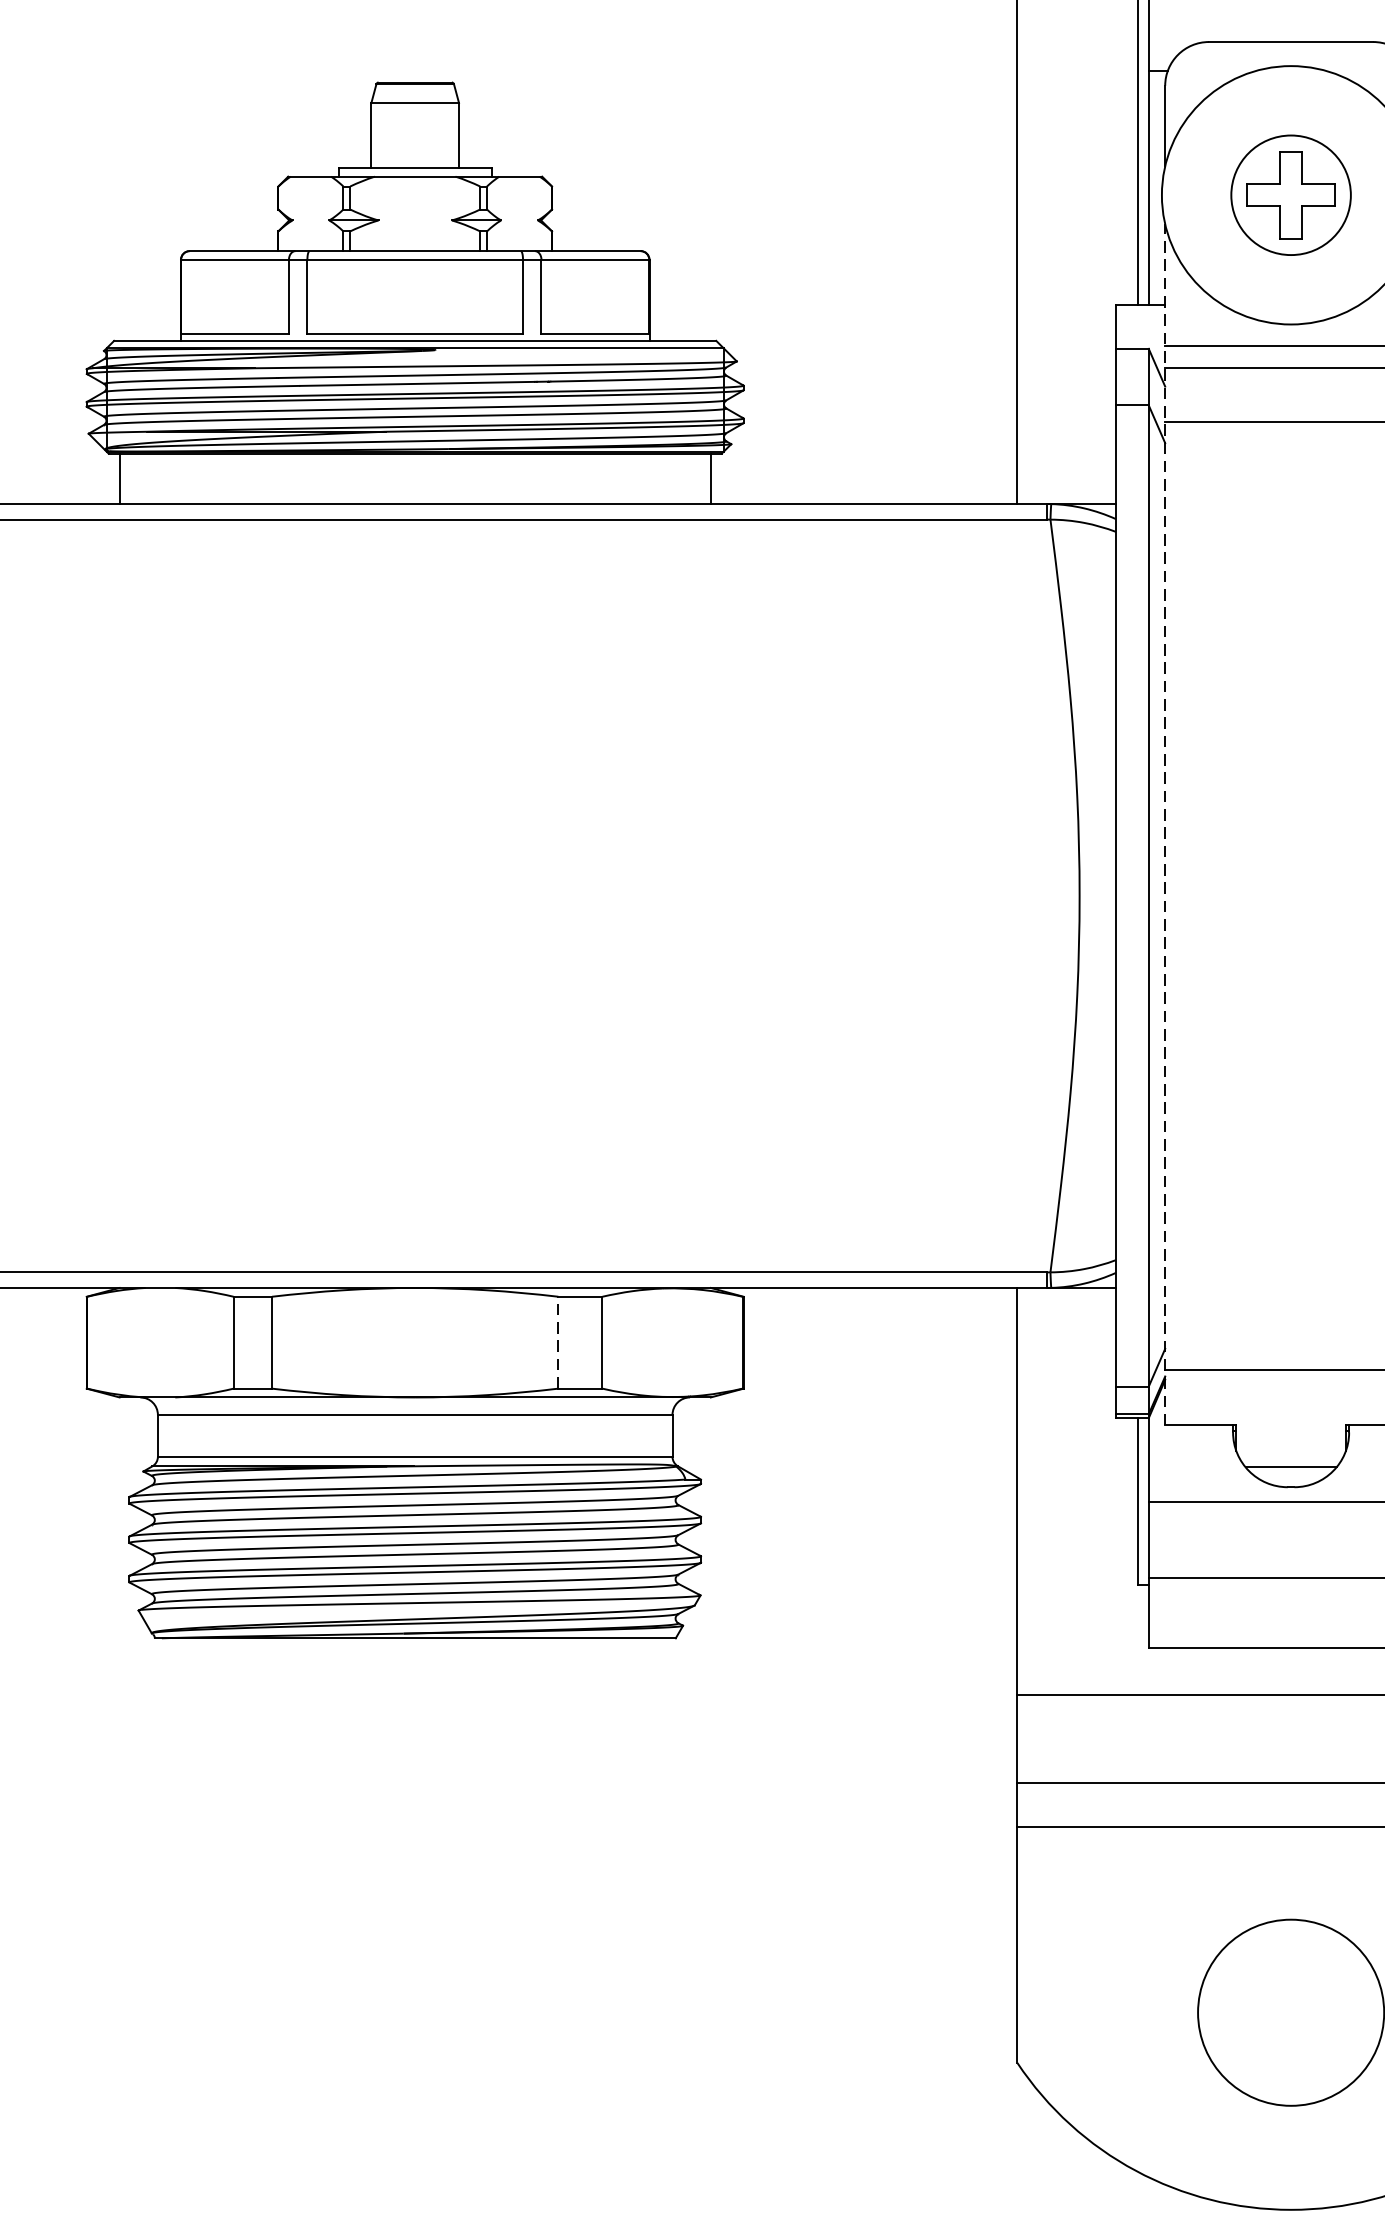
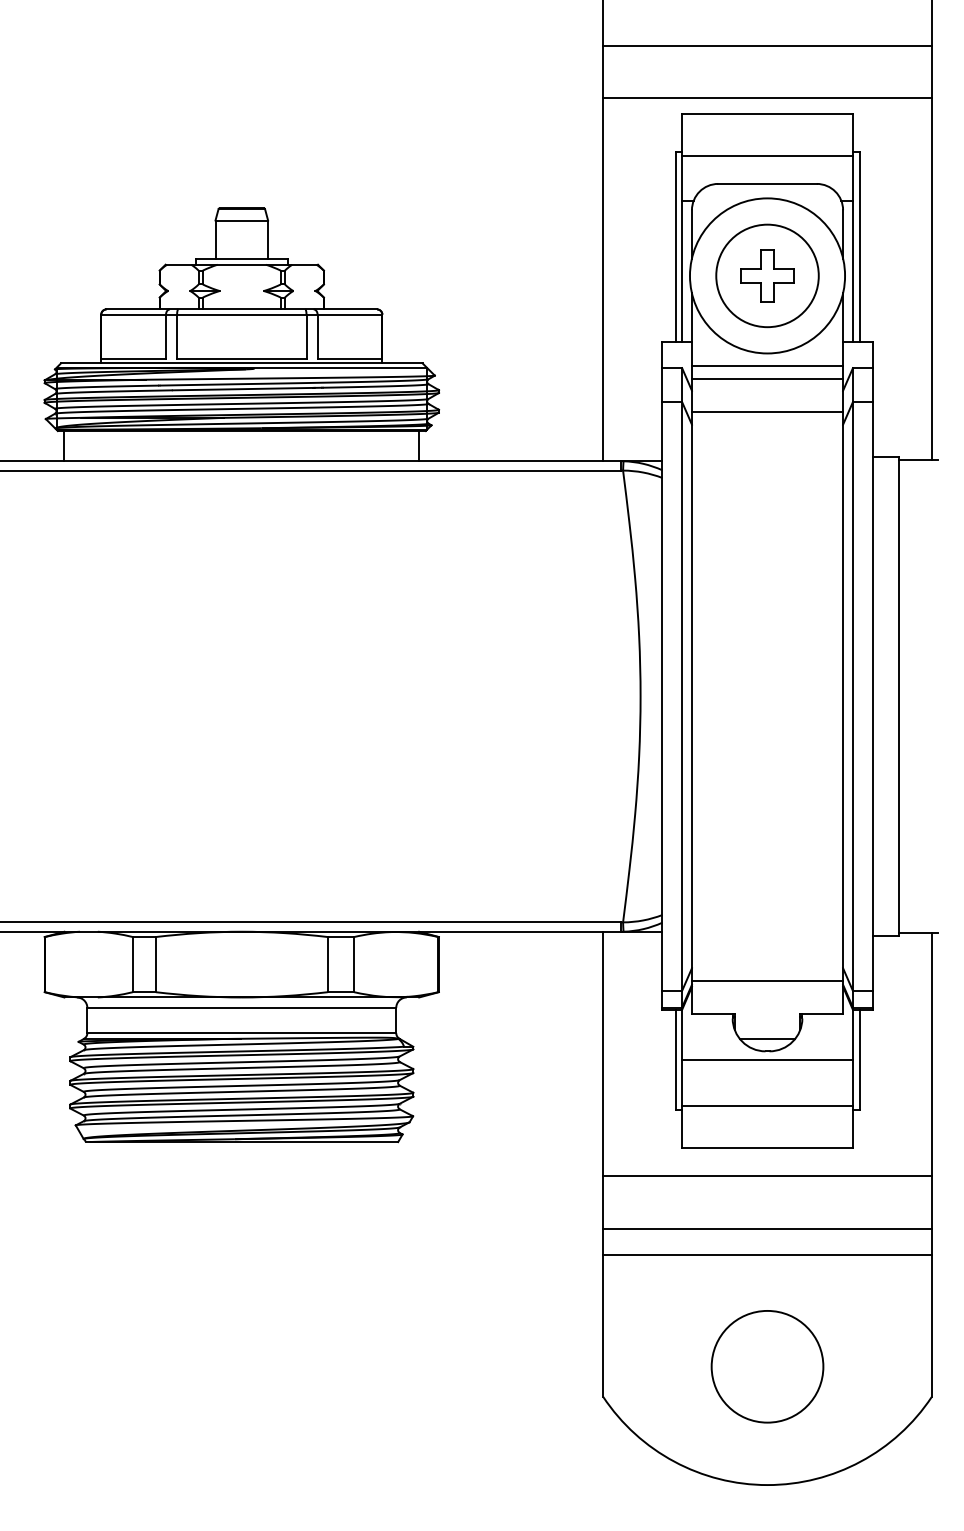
circle: (1291, 194) -> (767, 275), size x1.43
line: (1164, 824) -> (691, 653), dashed -> solid
line: (557, 1342) -> (327, 964), dashed -> solid

